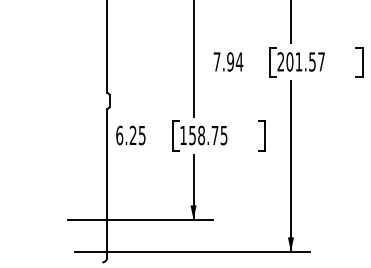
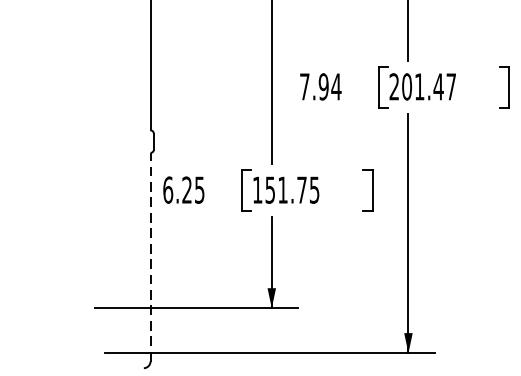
text: (312, 61) -> (438, 86), 201.57 -> 201.47
text: (201, 135) -> (282, 190), 158.75 -> 151.75
line: (107, 182) -> (151, 256), solid -> dashed

